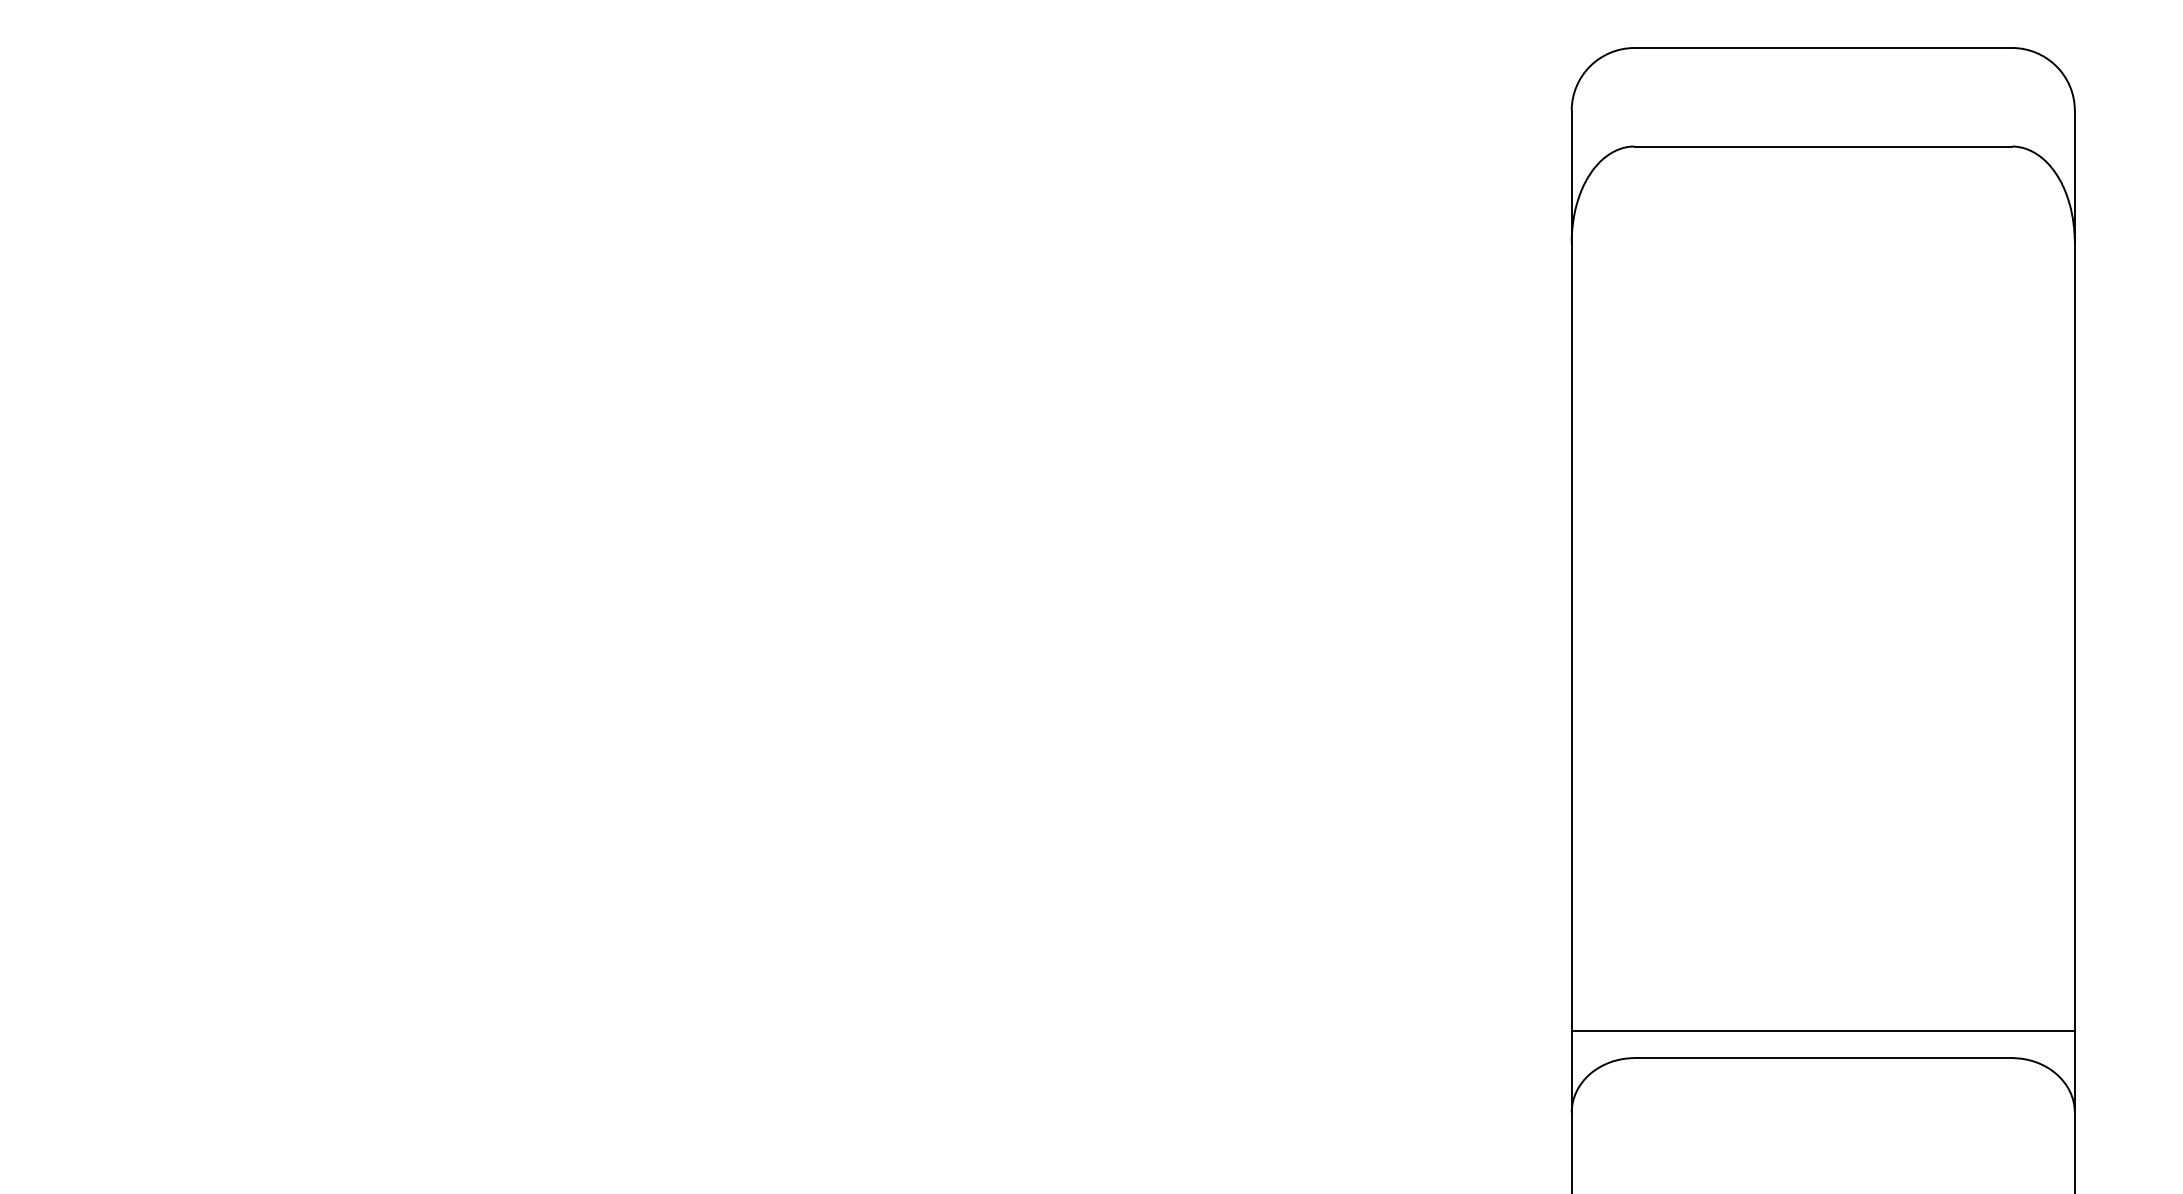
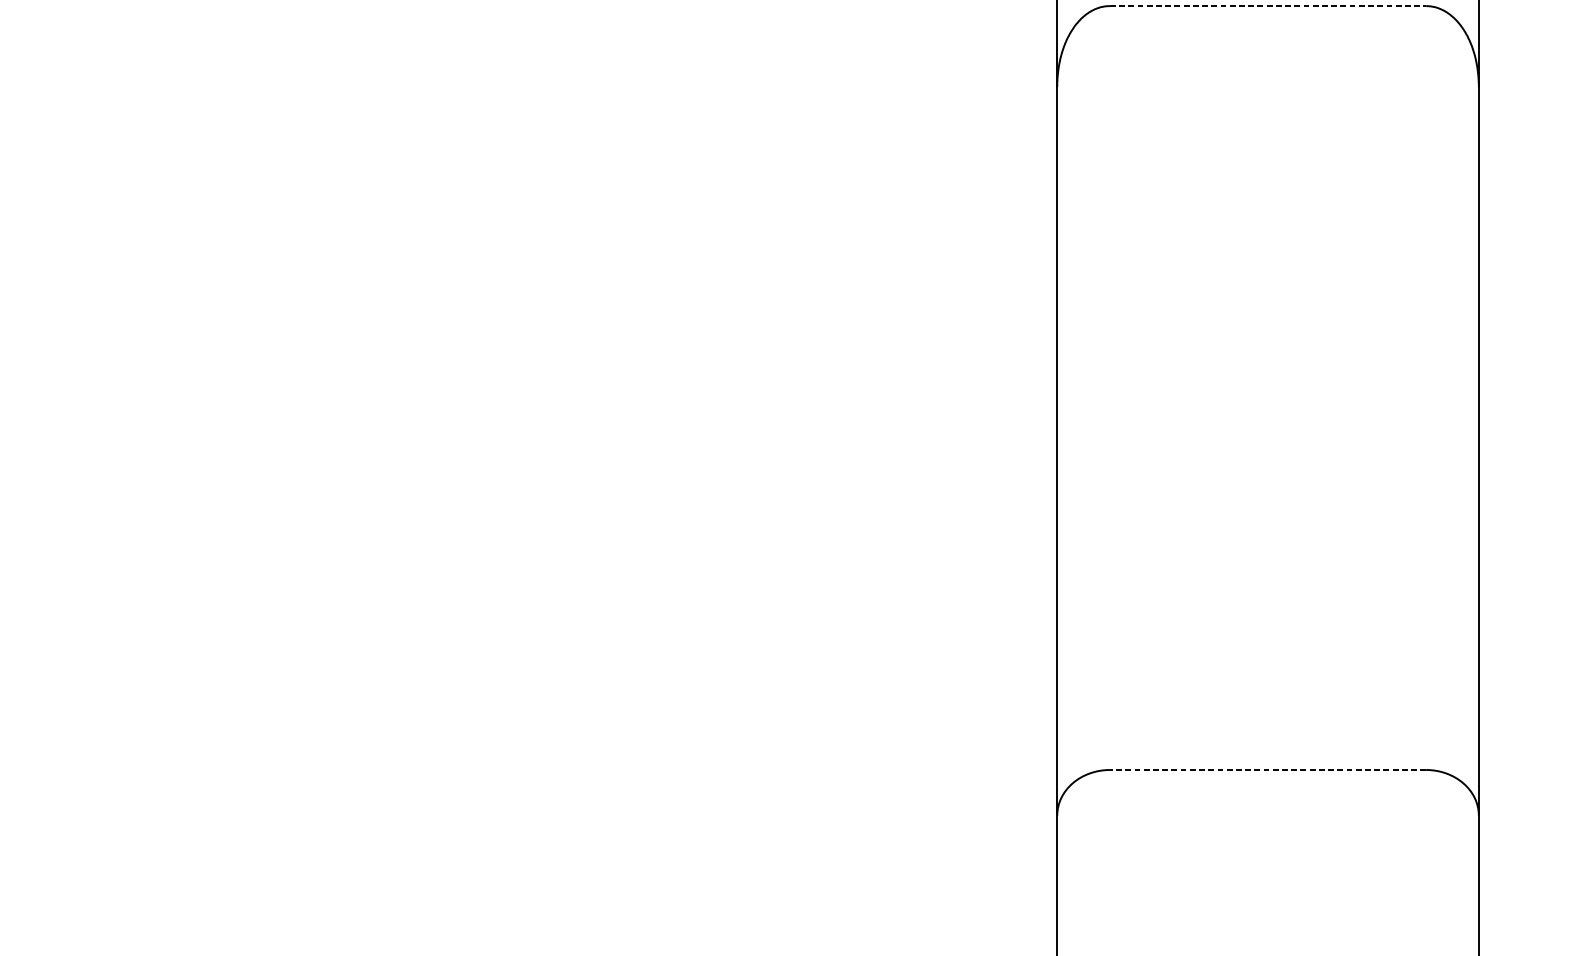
line: (1823, 146) -> (1268, 6), solid -> dashed
line: (1822, 1031) -> (1267, 747), removed
line: (1823, 1058) -> (1268, 770), solid -> dashed

